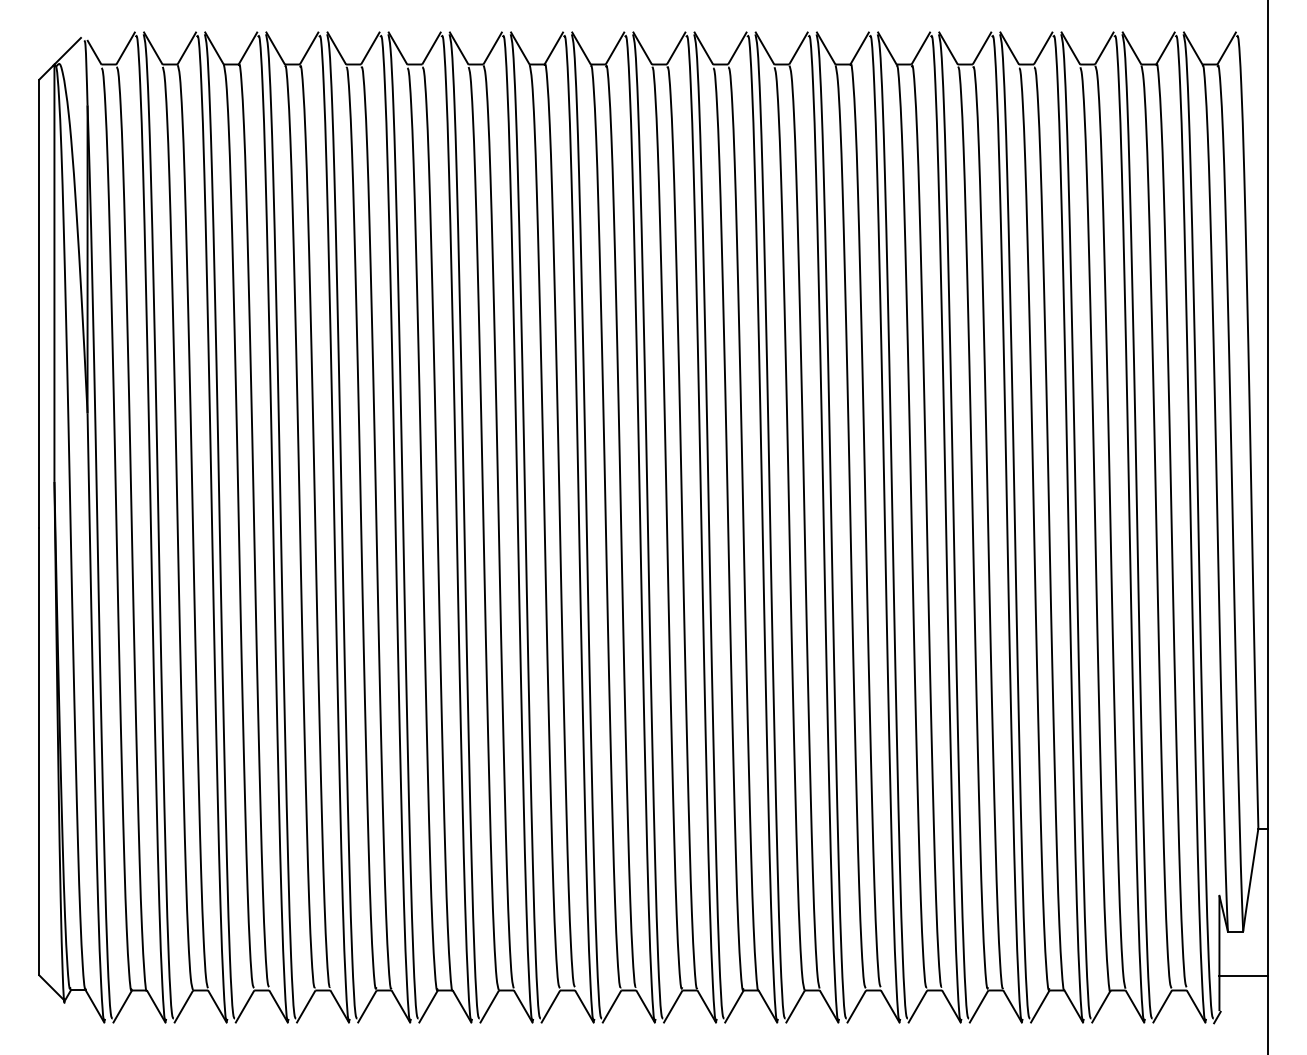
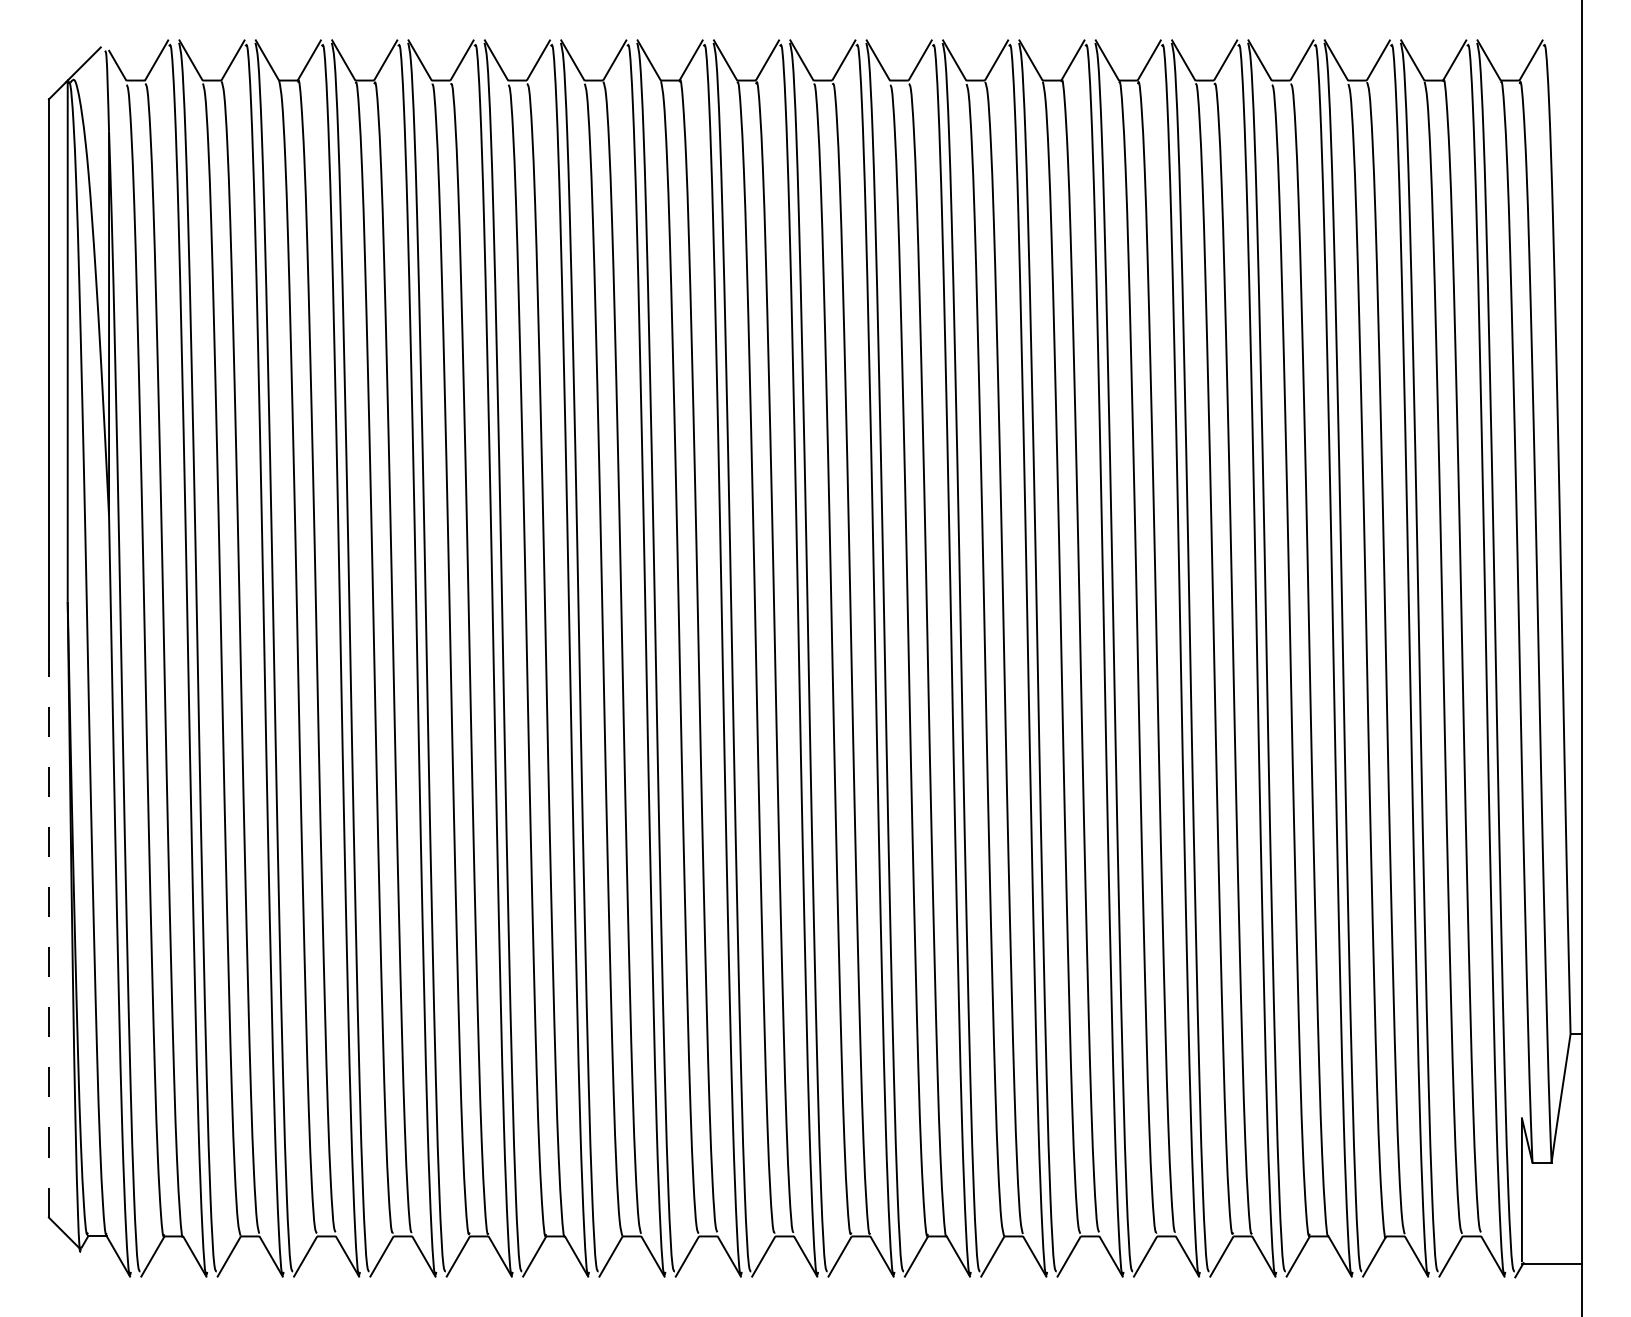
line: (39, 751) -> (48, 938), solid -> dashed
line: (1243, 975) -> (1551, 1263), moved

